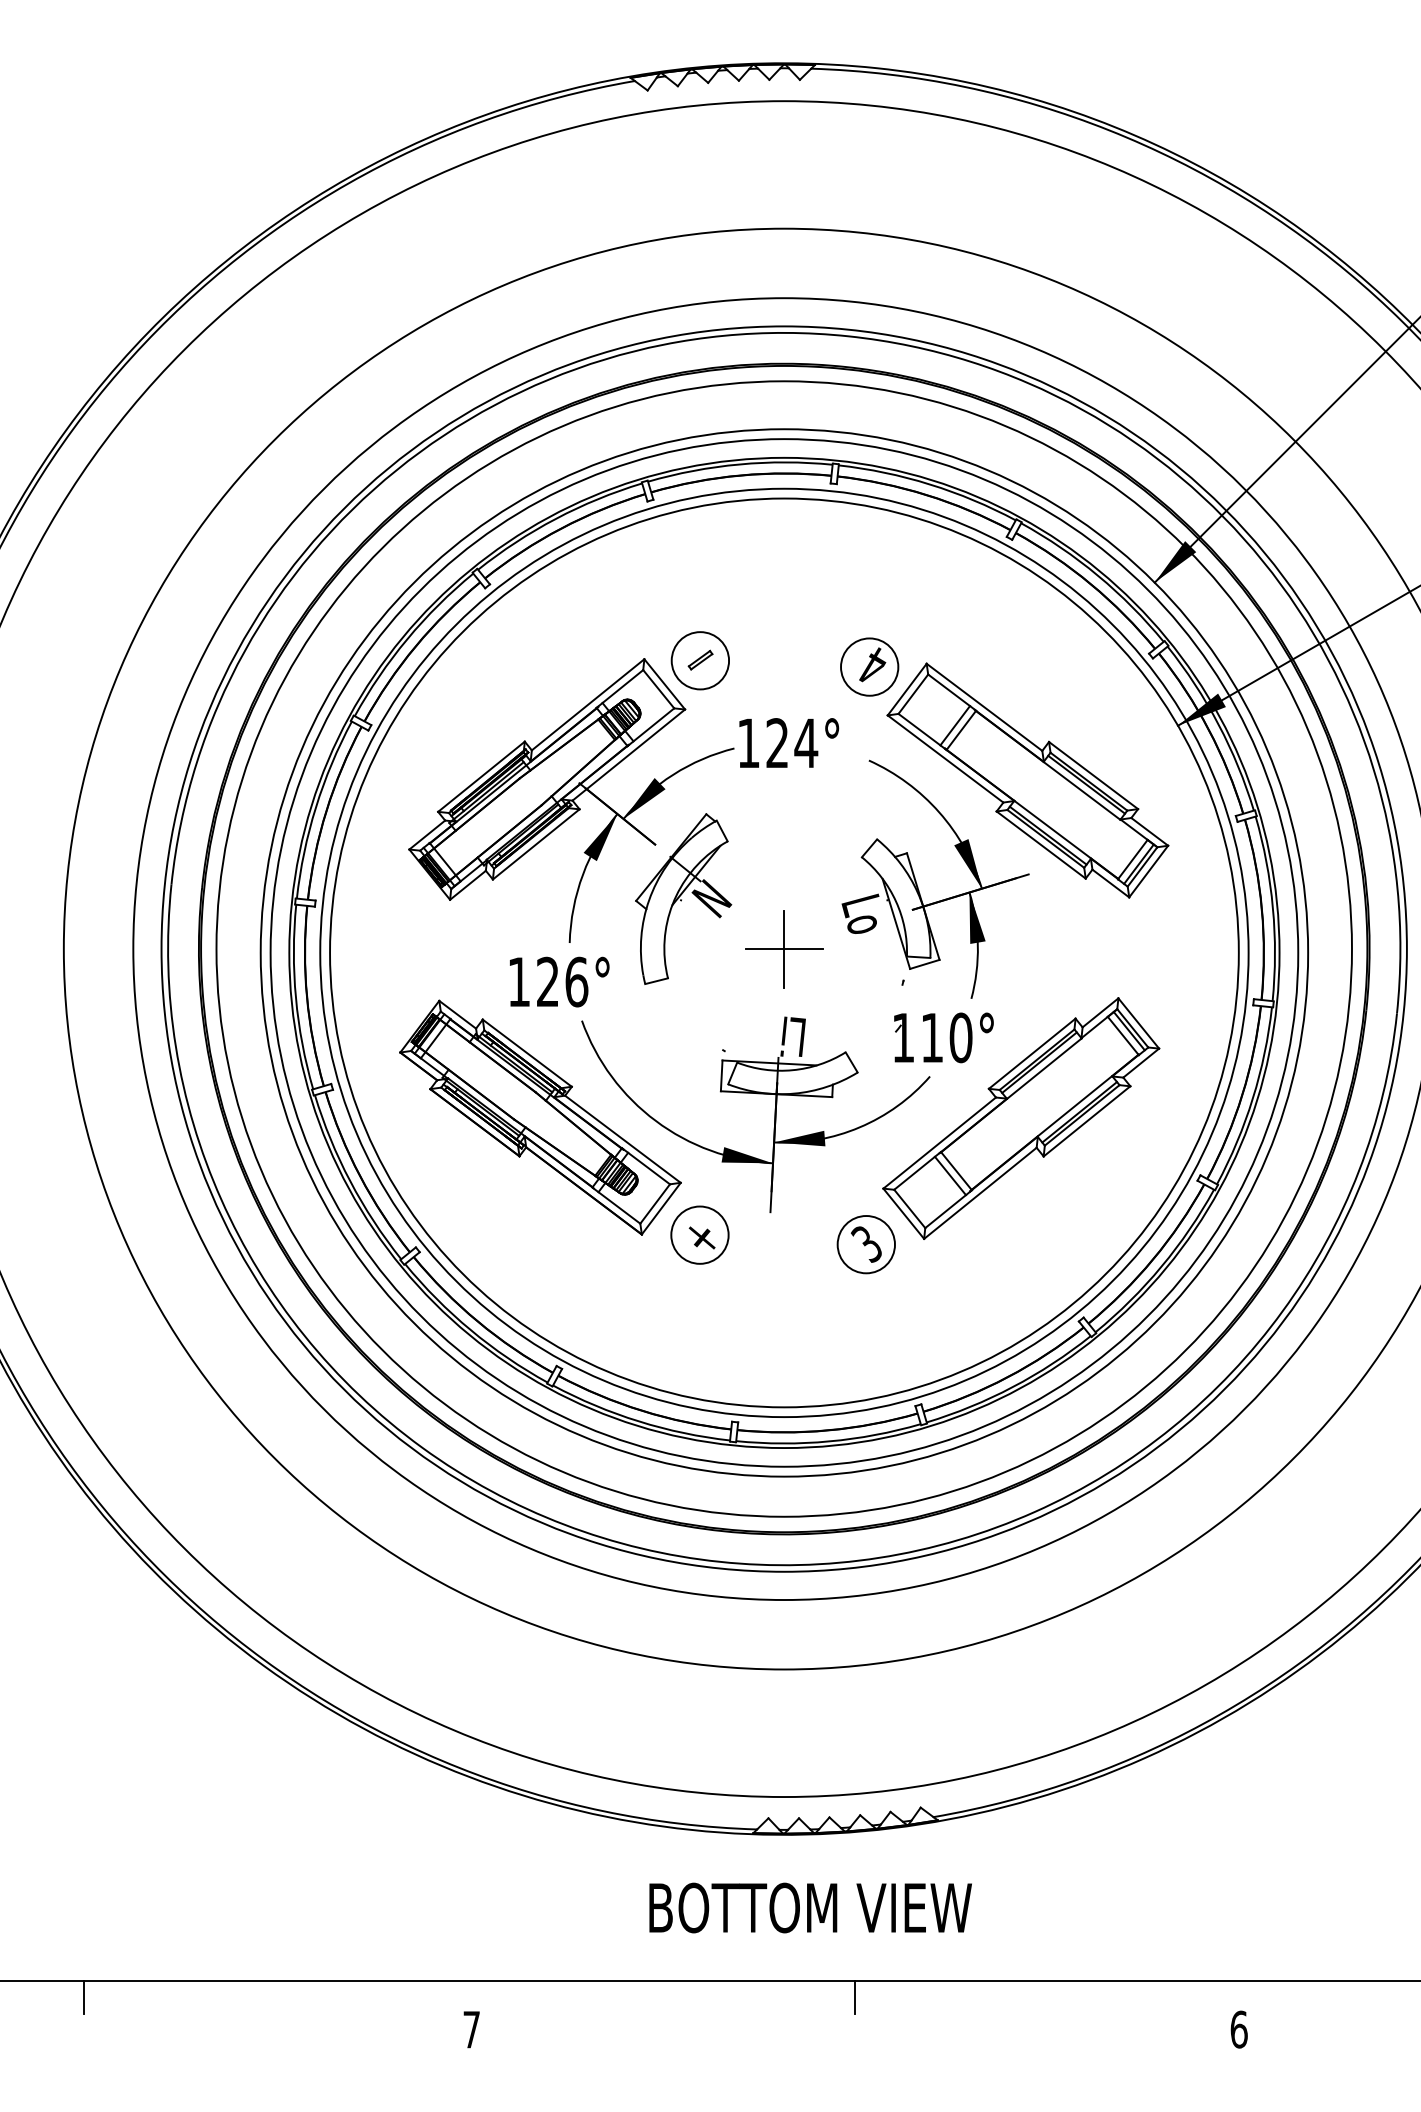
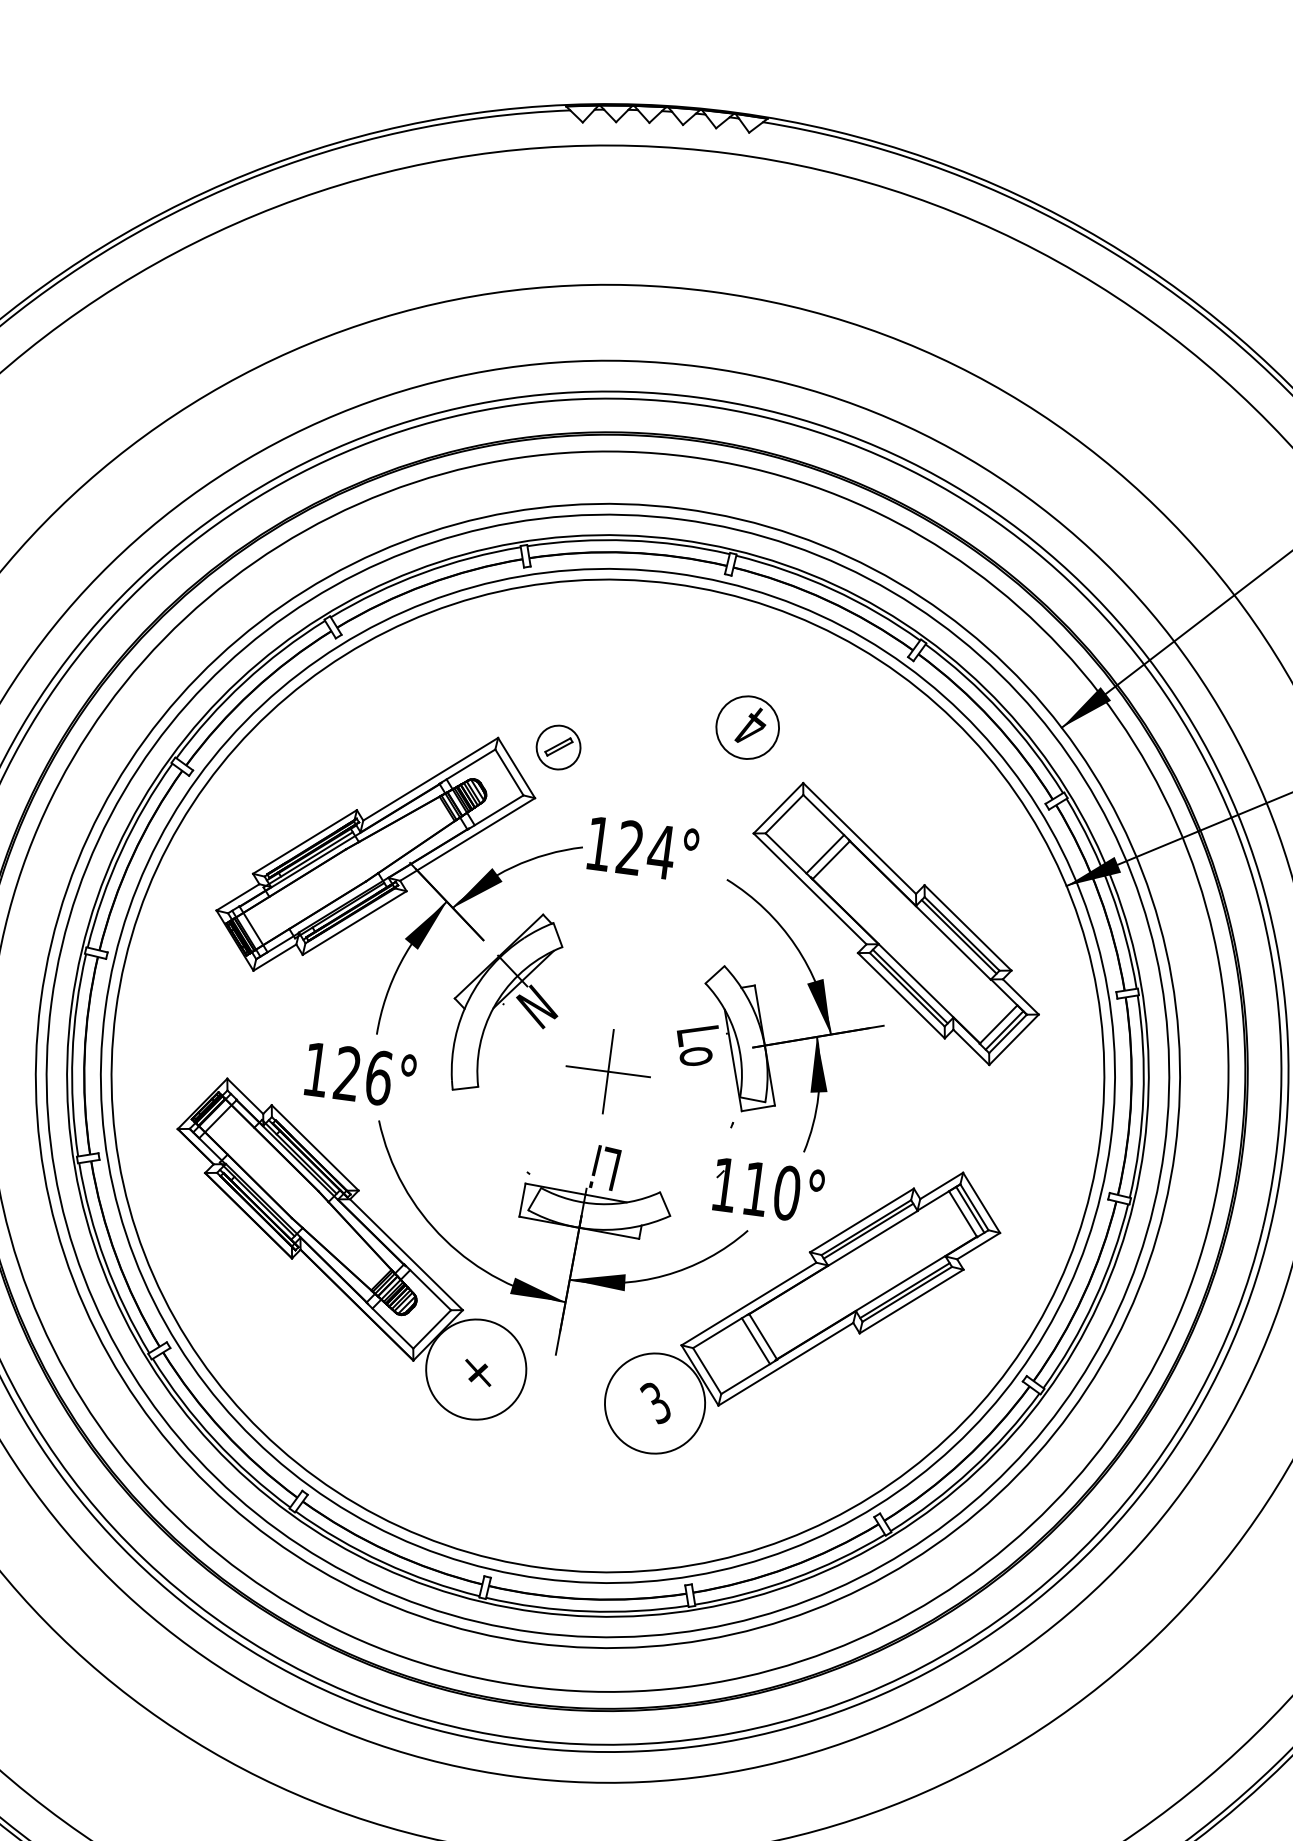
circle: (700, 660) -> (558, 747), size x0.7
part: (869, 666) -> (747, 726), moved
circle: (699, 1234) -> (475, 1368), size x1.6
circle: (865, 1244) -> (654, 1403), size x1.6

